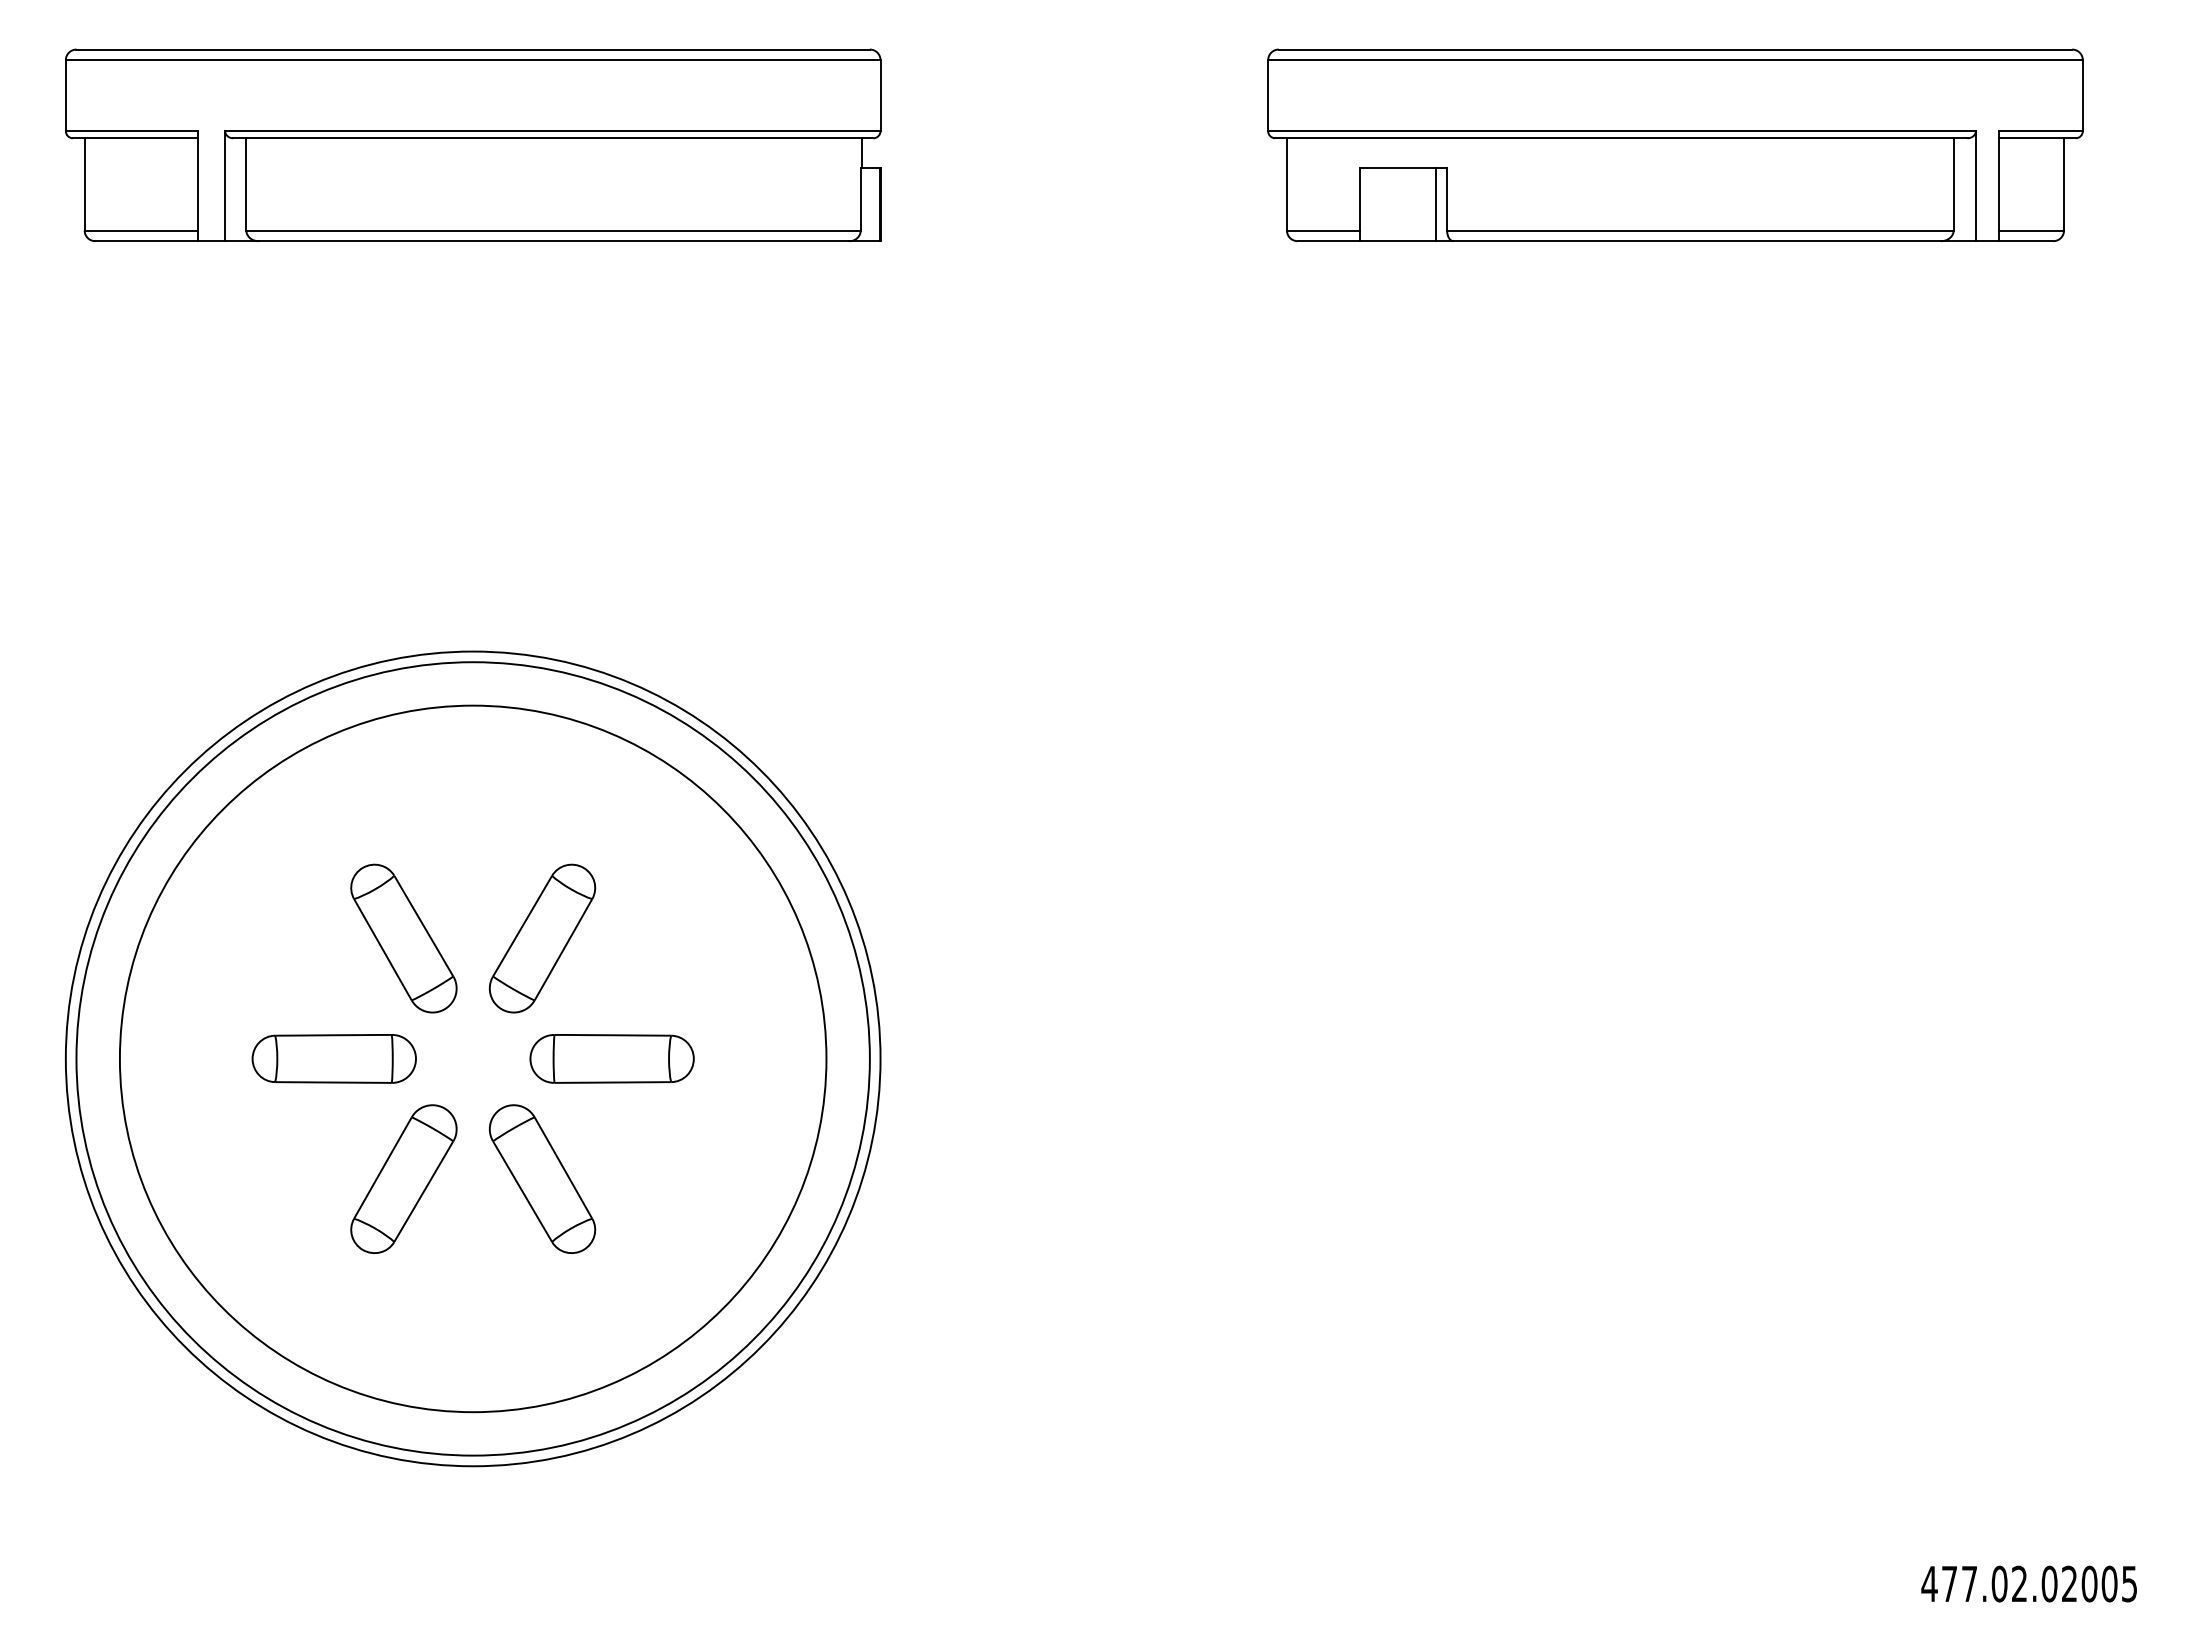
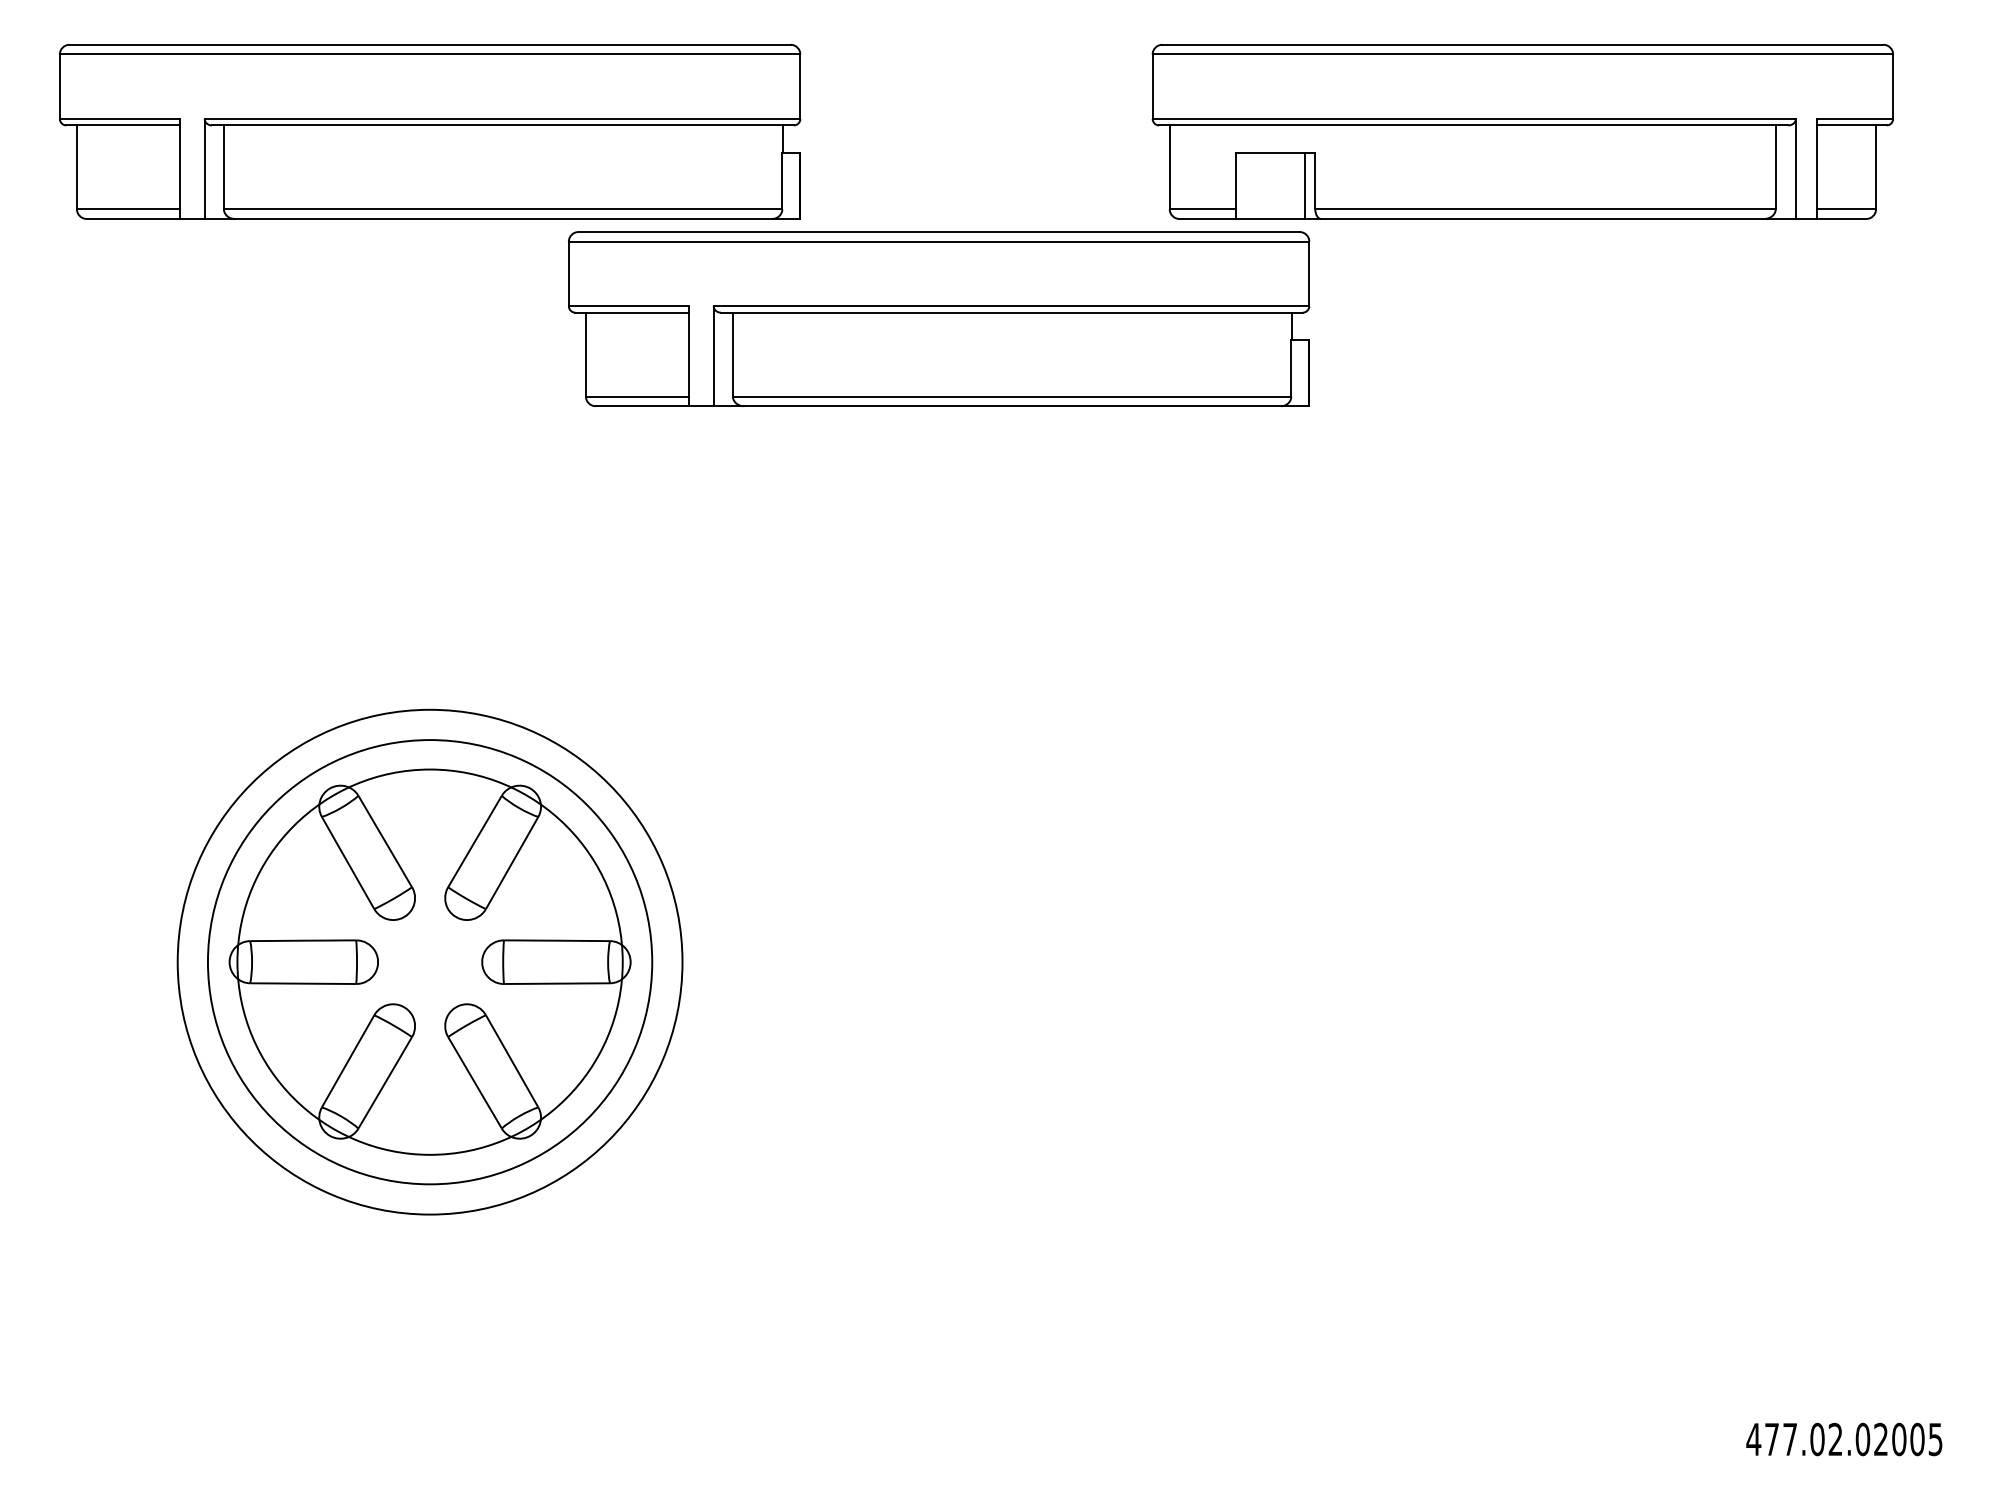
part: (1033, 350) -> (939, 318), added
circle: (472, 1058) -> (429, 961), size x0.6
circle: (472, 1058) -> (429, 961), size x0.6
circle: (472, 1058) -> (429, 961), size x0.7

